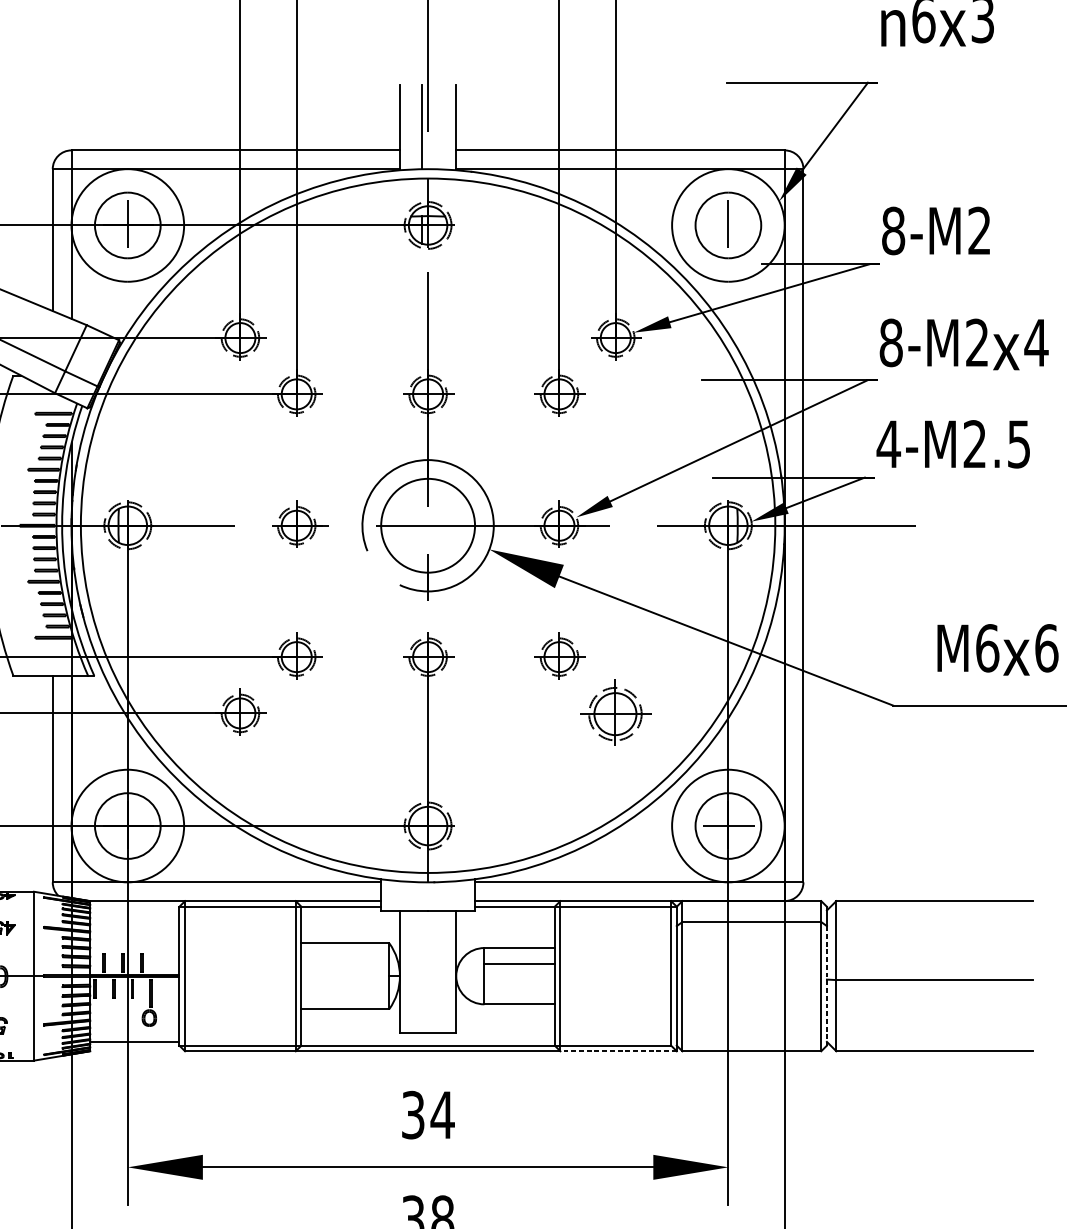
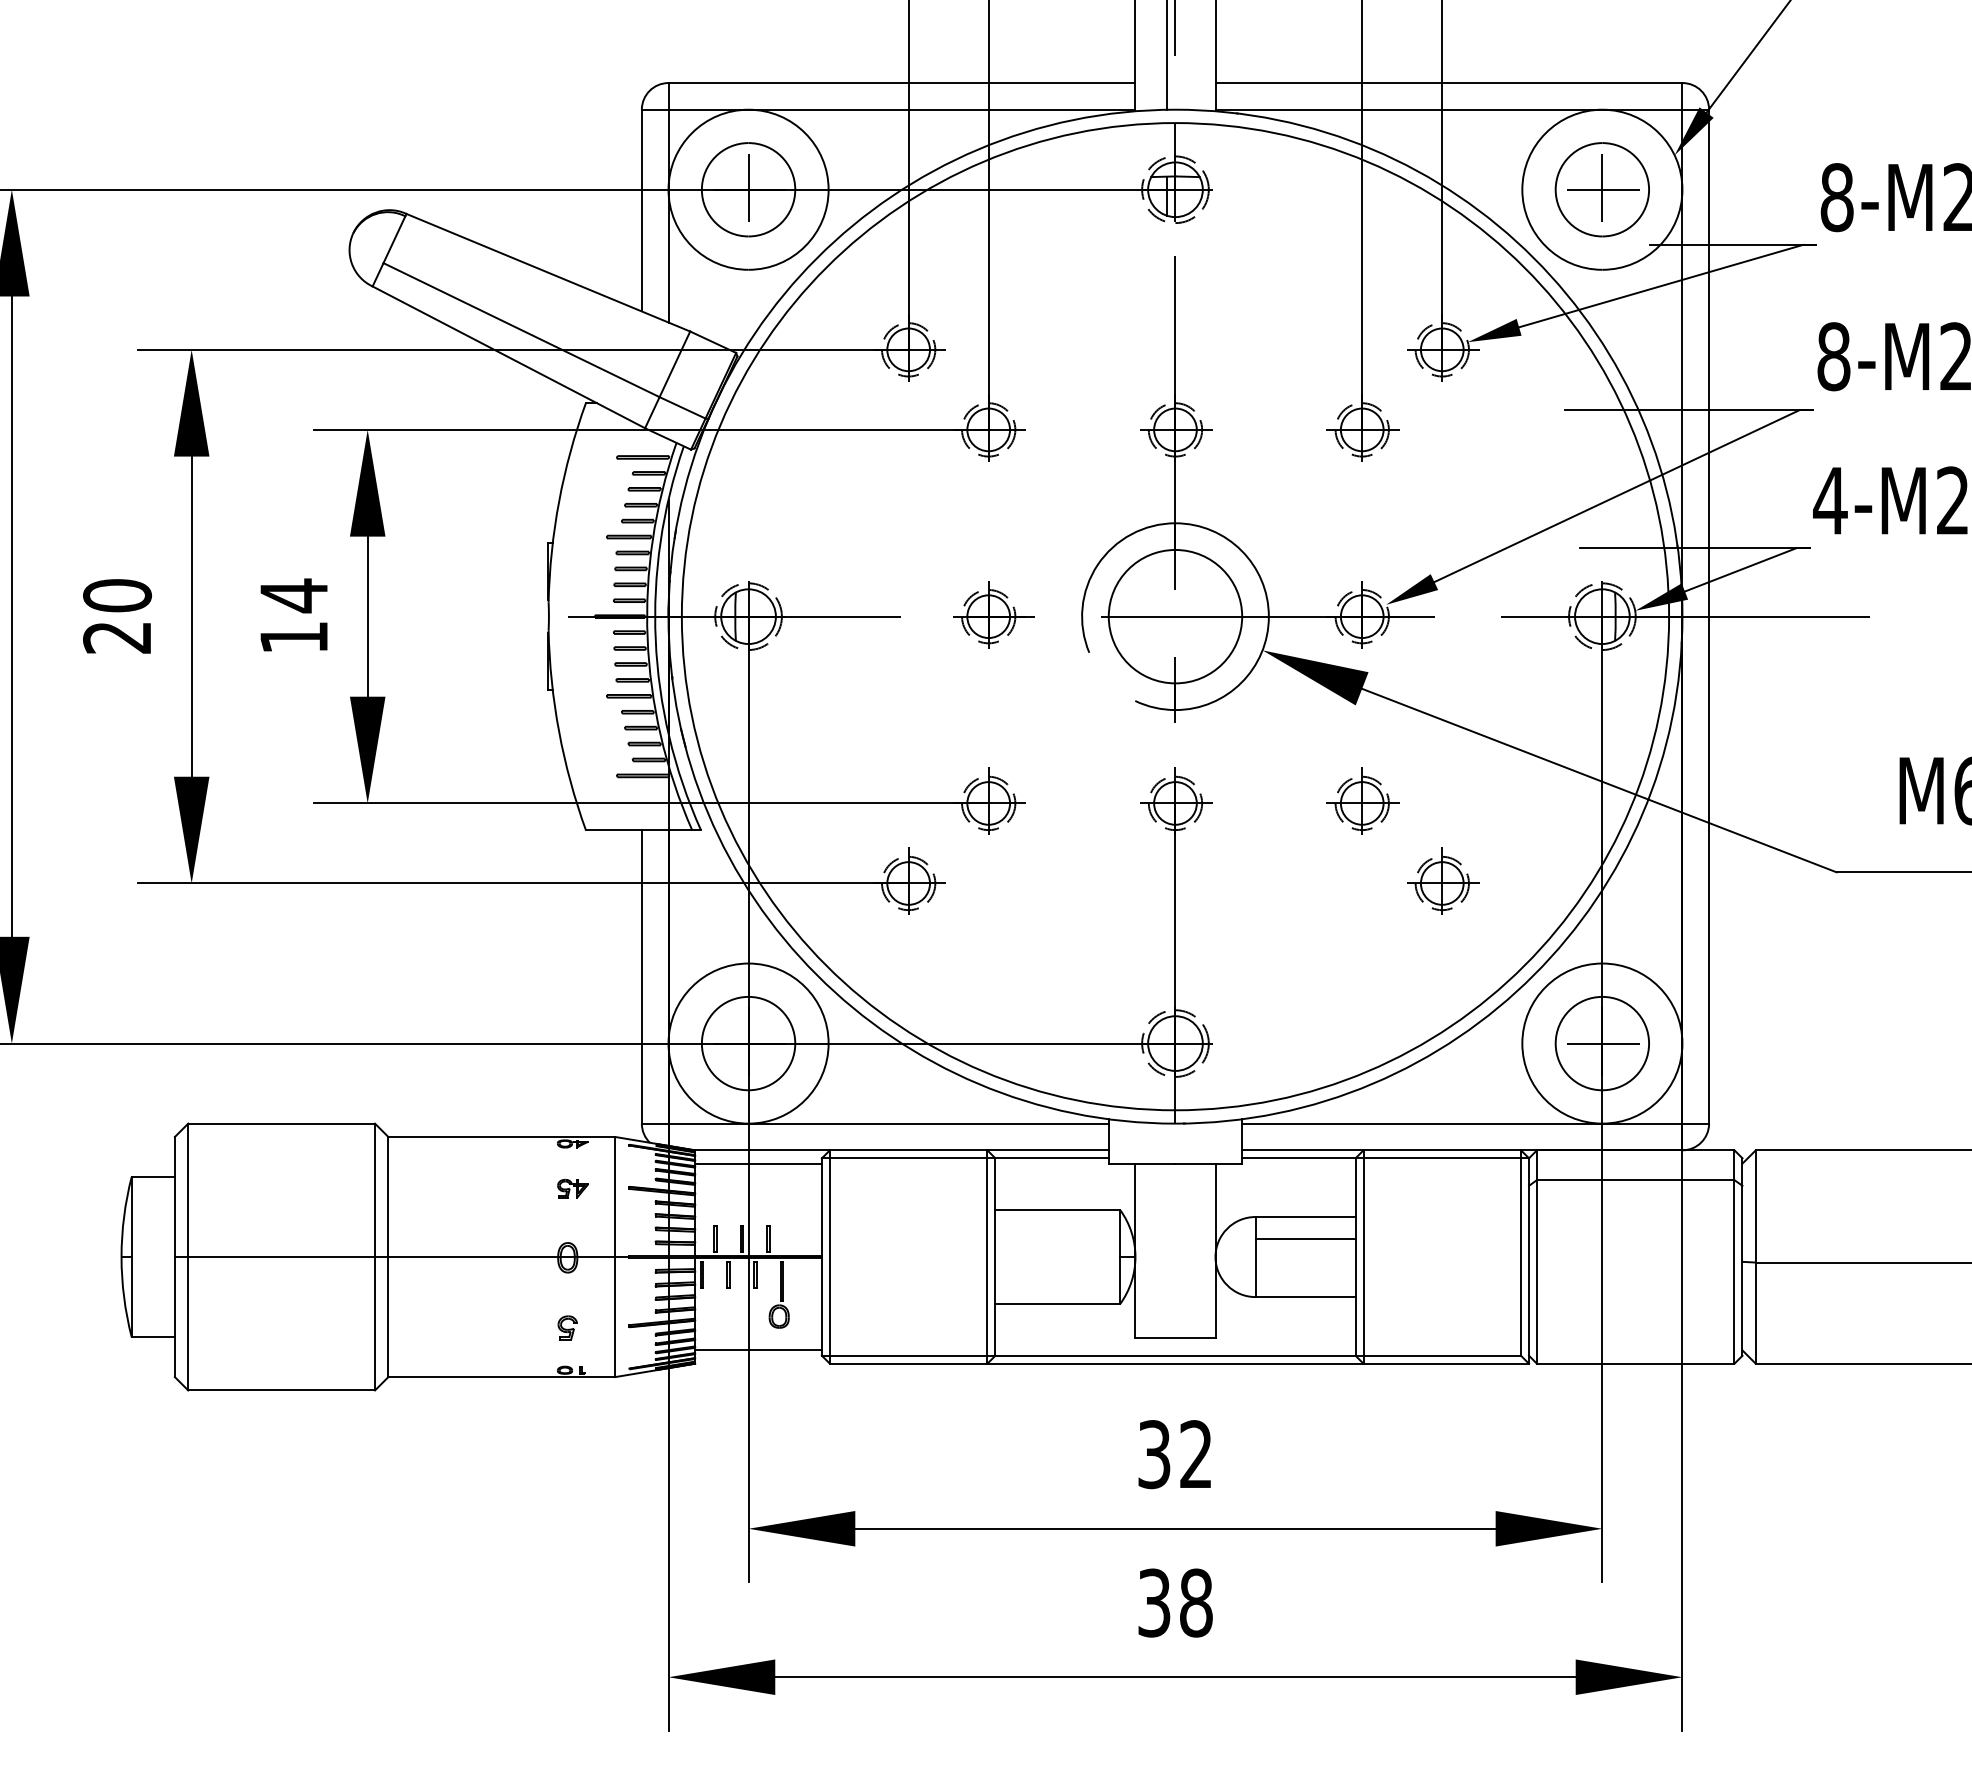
line: (728, 225) -> (1602, 189), added
part: (616, 711) -> (1443, 880), size x0.71
line: (134, 910) -> (758, 1163), added
line: (826, 985) -> (1742, 1270), dashed -> solid
line: (618, 1051) -> (1446, 1363), dashed -> solid
text: (442, 1114) -> (1195, 1453), 34 -> 32

